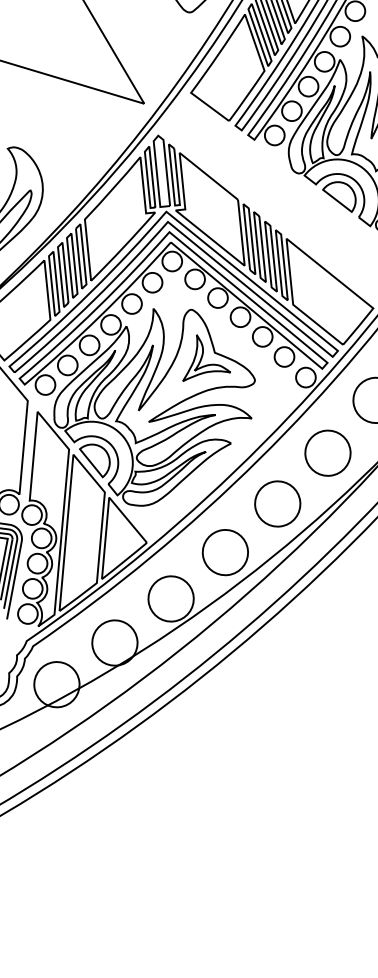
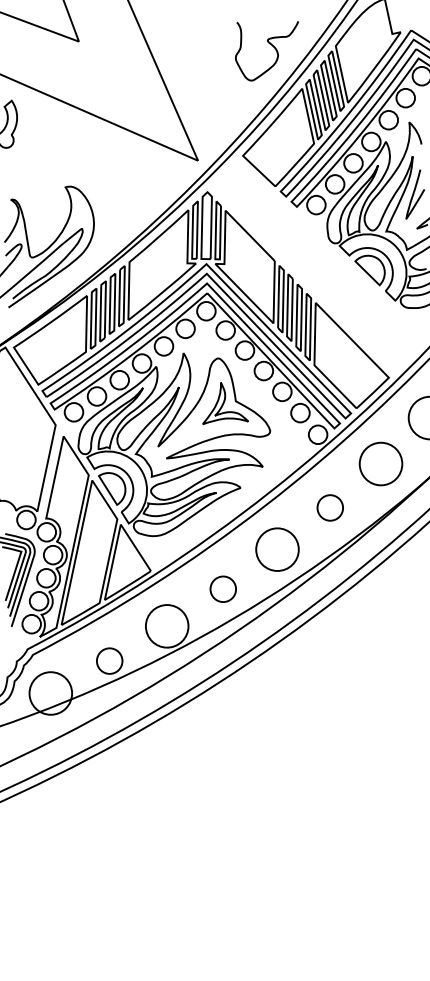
circle: (328, 452) -> (330, 507), size x0.6
circle: (225, 552) -> (223, 589), size x0.6
circle: (114, 642) -> (109, 660), size x0.6

